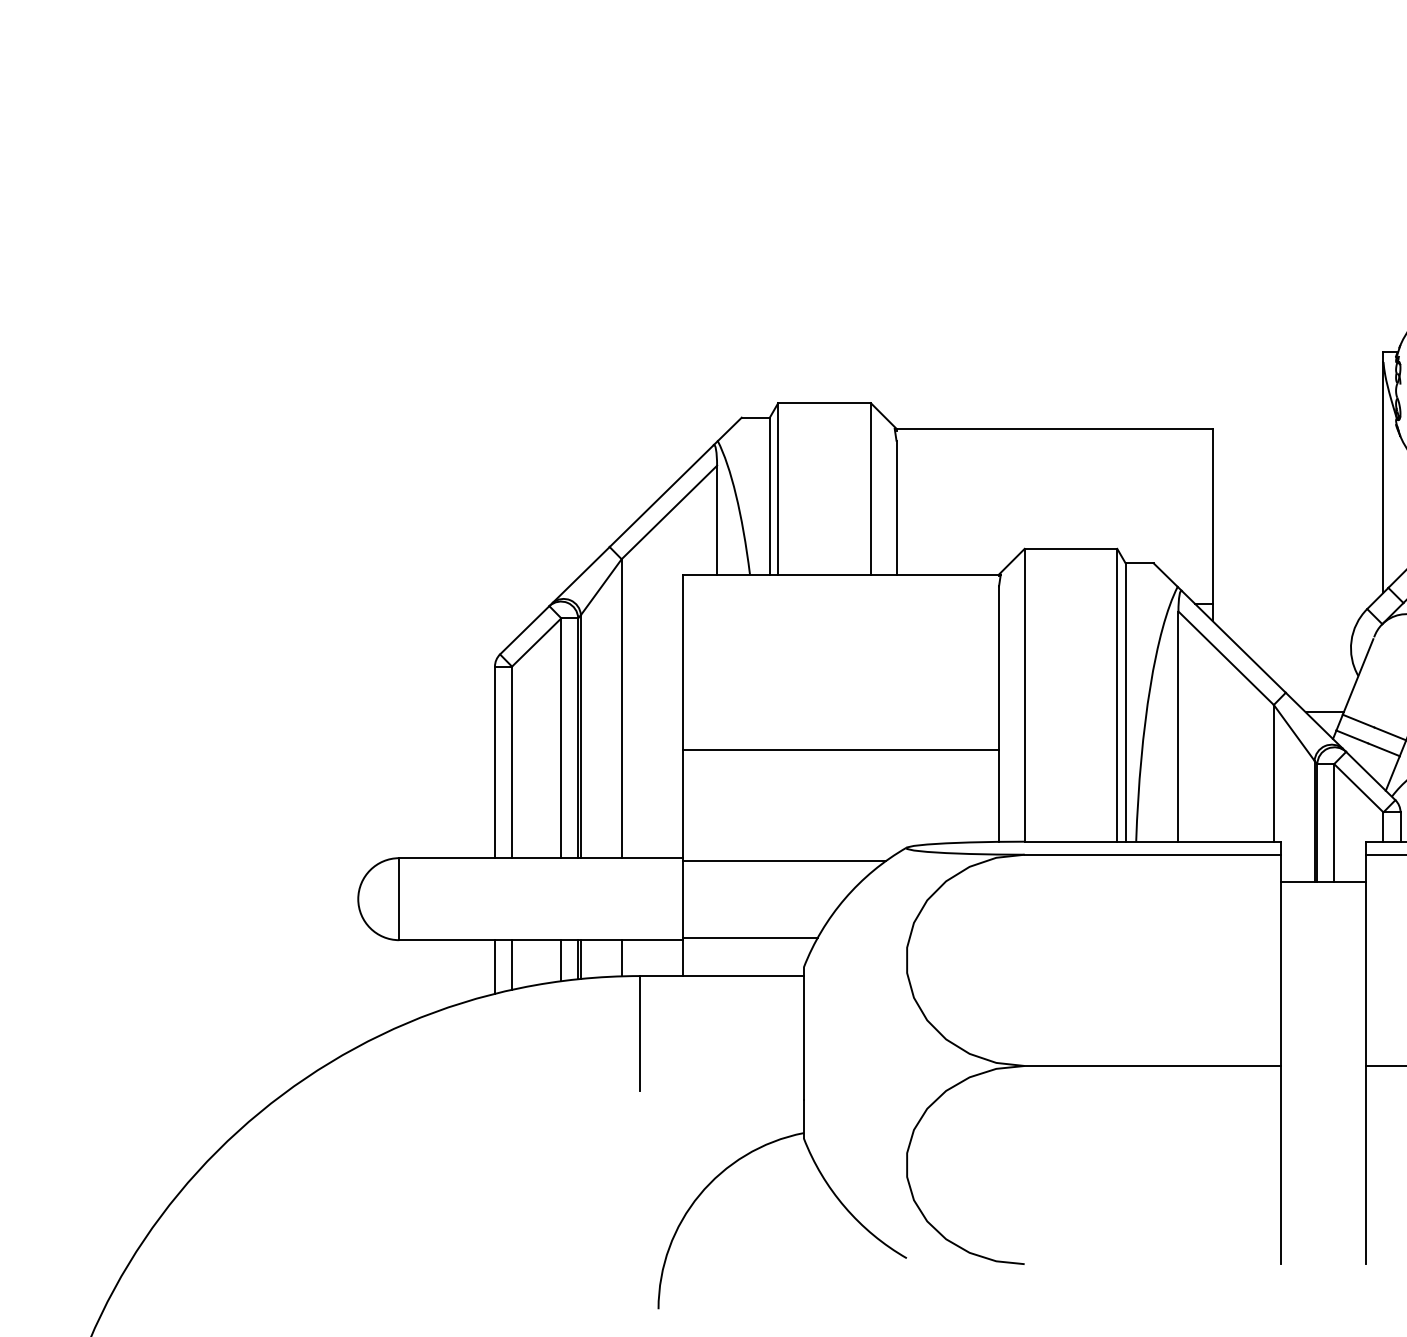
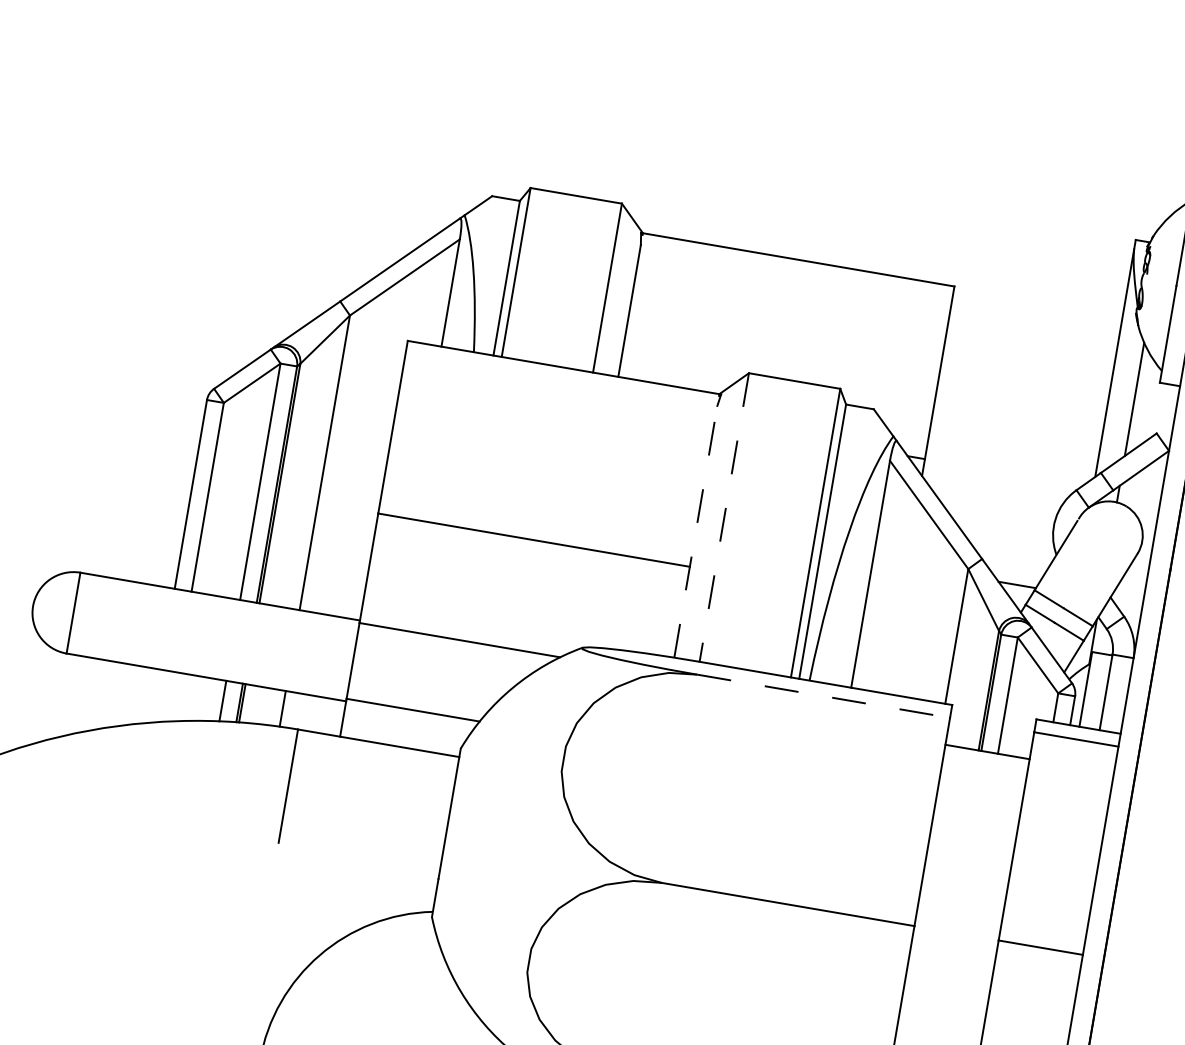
line: (1024, 695) -> (724, 517), solid -> dashed
line: (999, 714) -> (696, 532), solid -> dashed
line: (1153, 854) -> (824, 696), solid -> dashed
line: (512, 964) -> (174, 696), removed
line: (494, 966) -> (156, 695), removed

